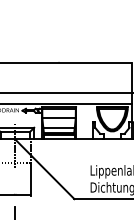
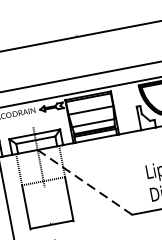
line: (44, 168) -> (84, 181), solid -> dashed

